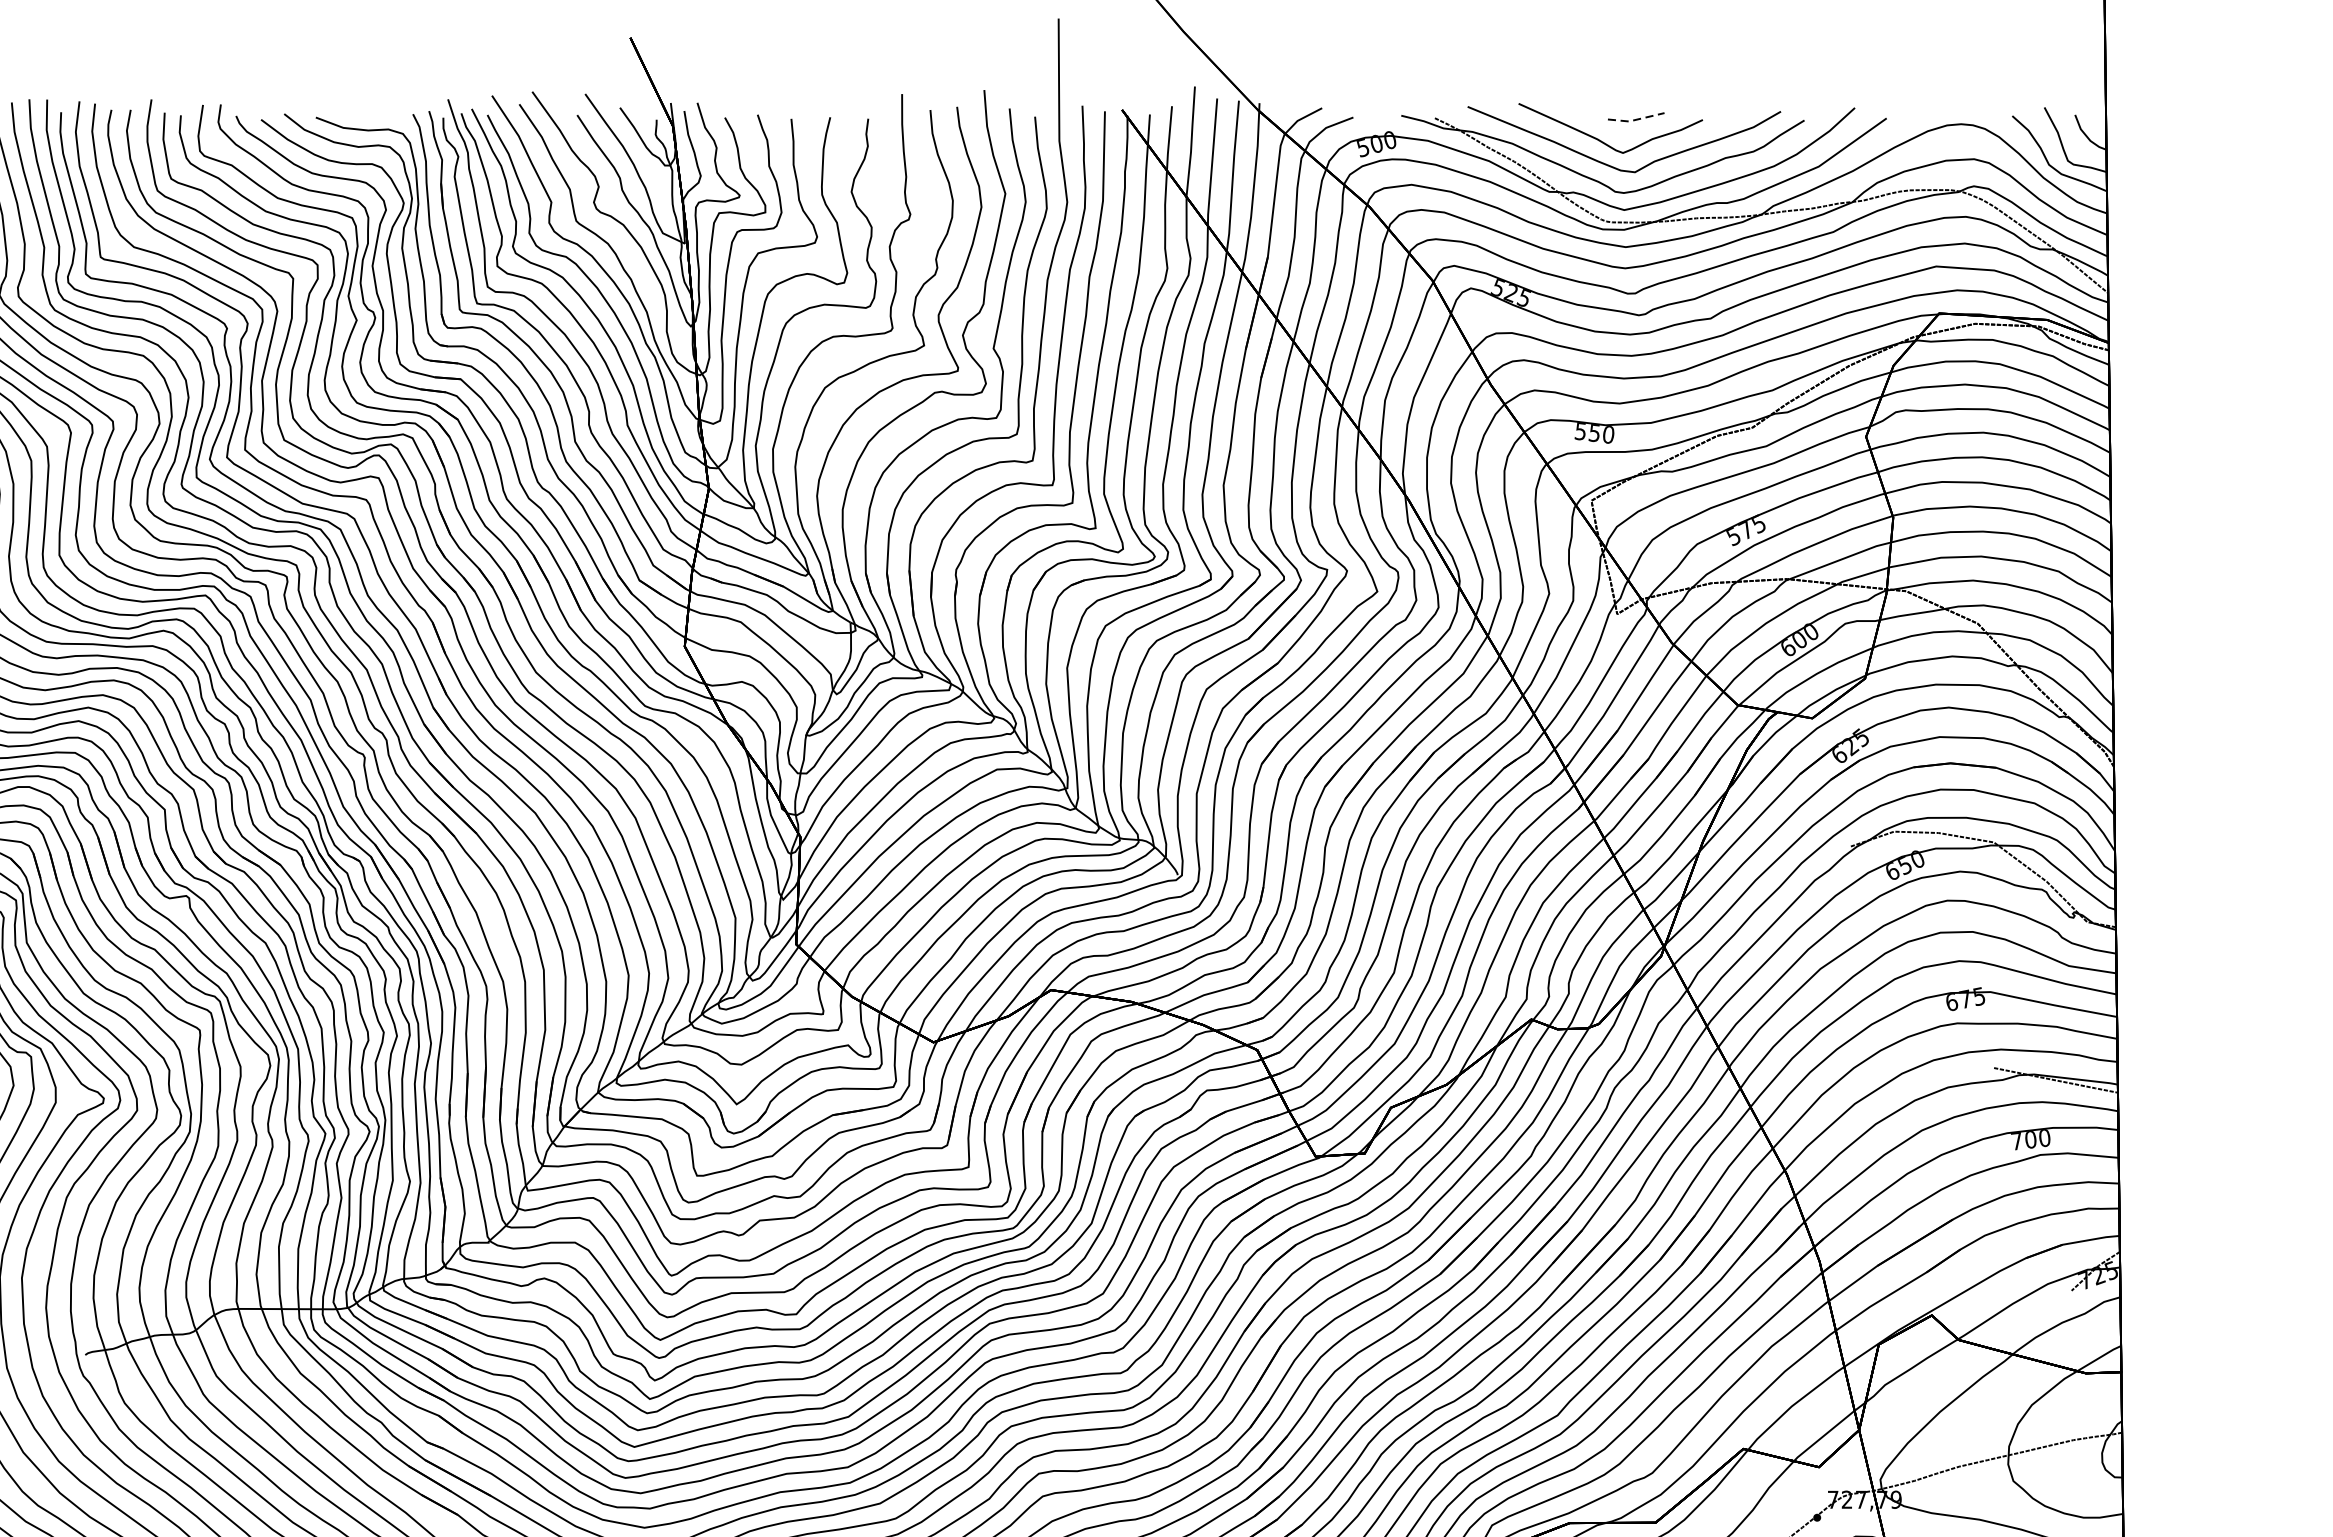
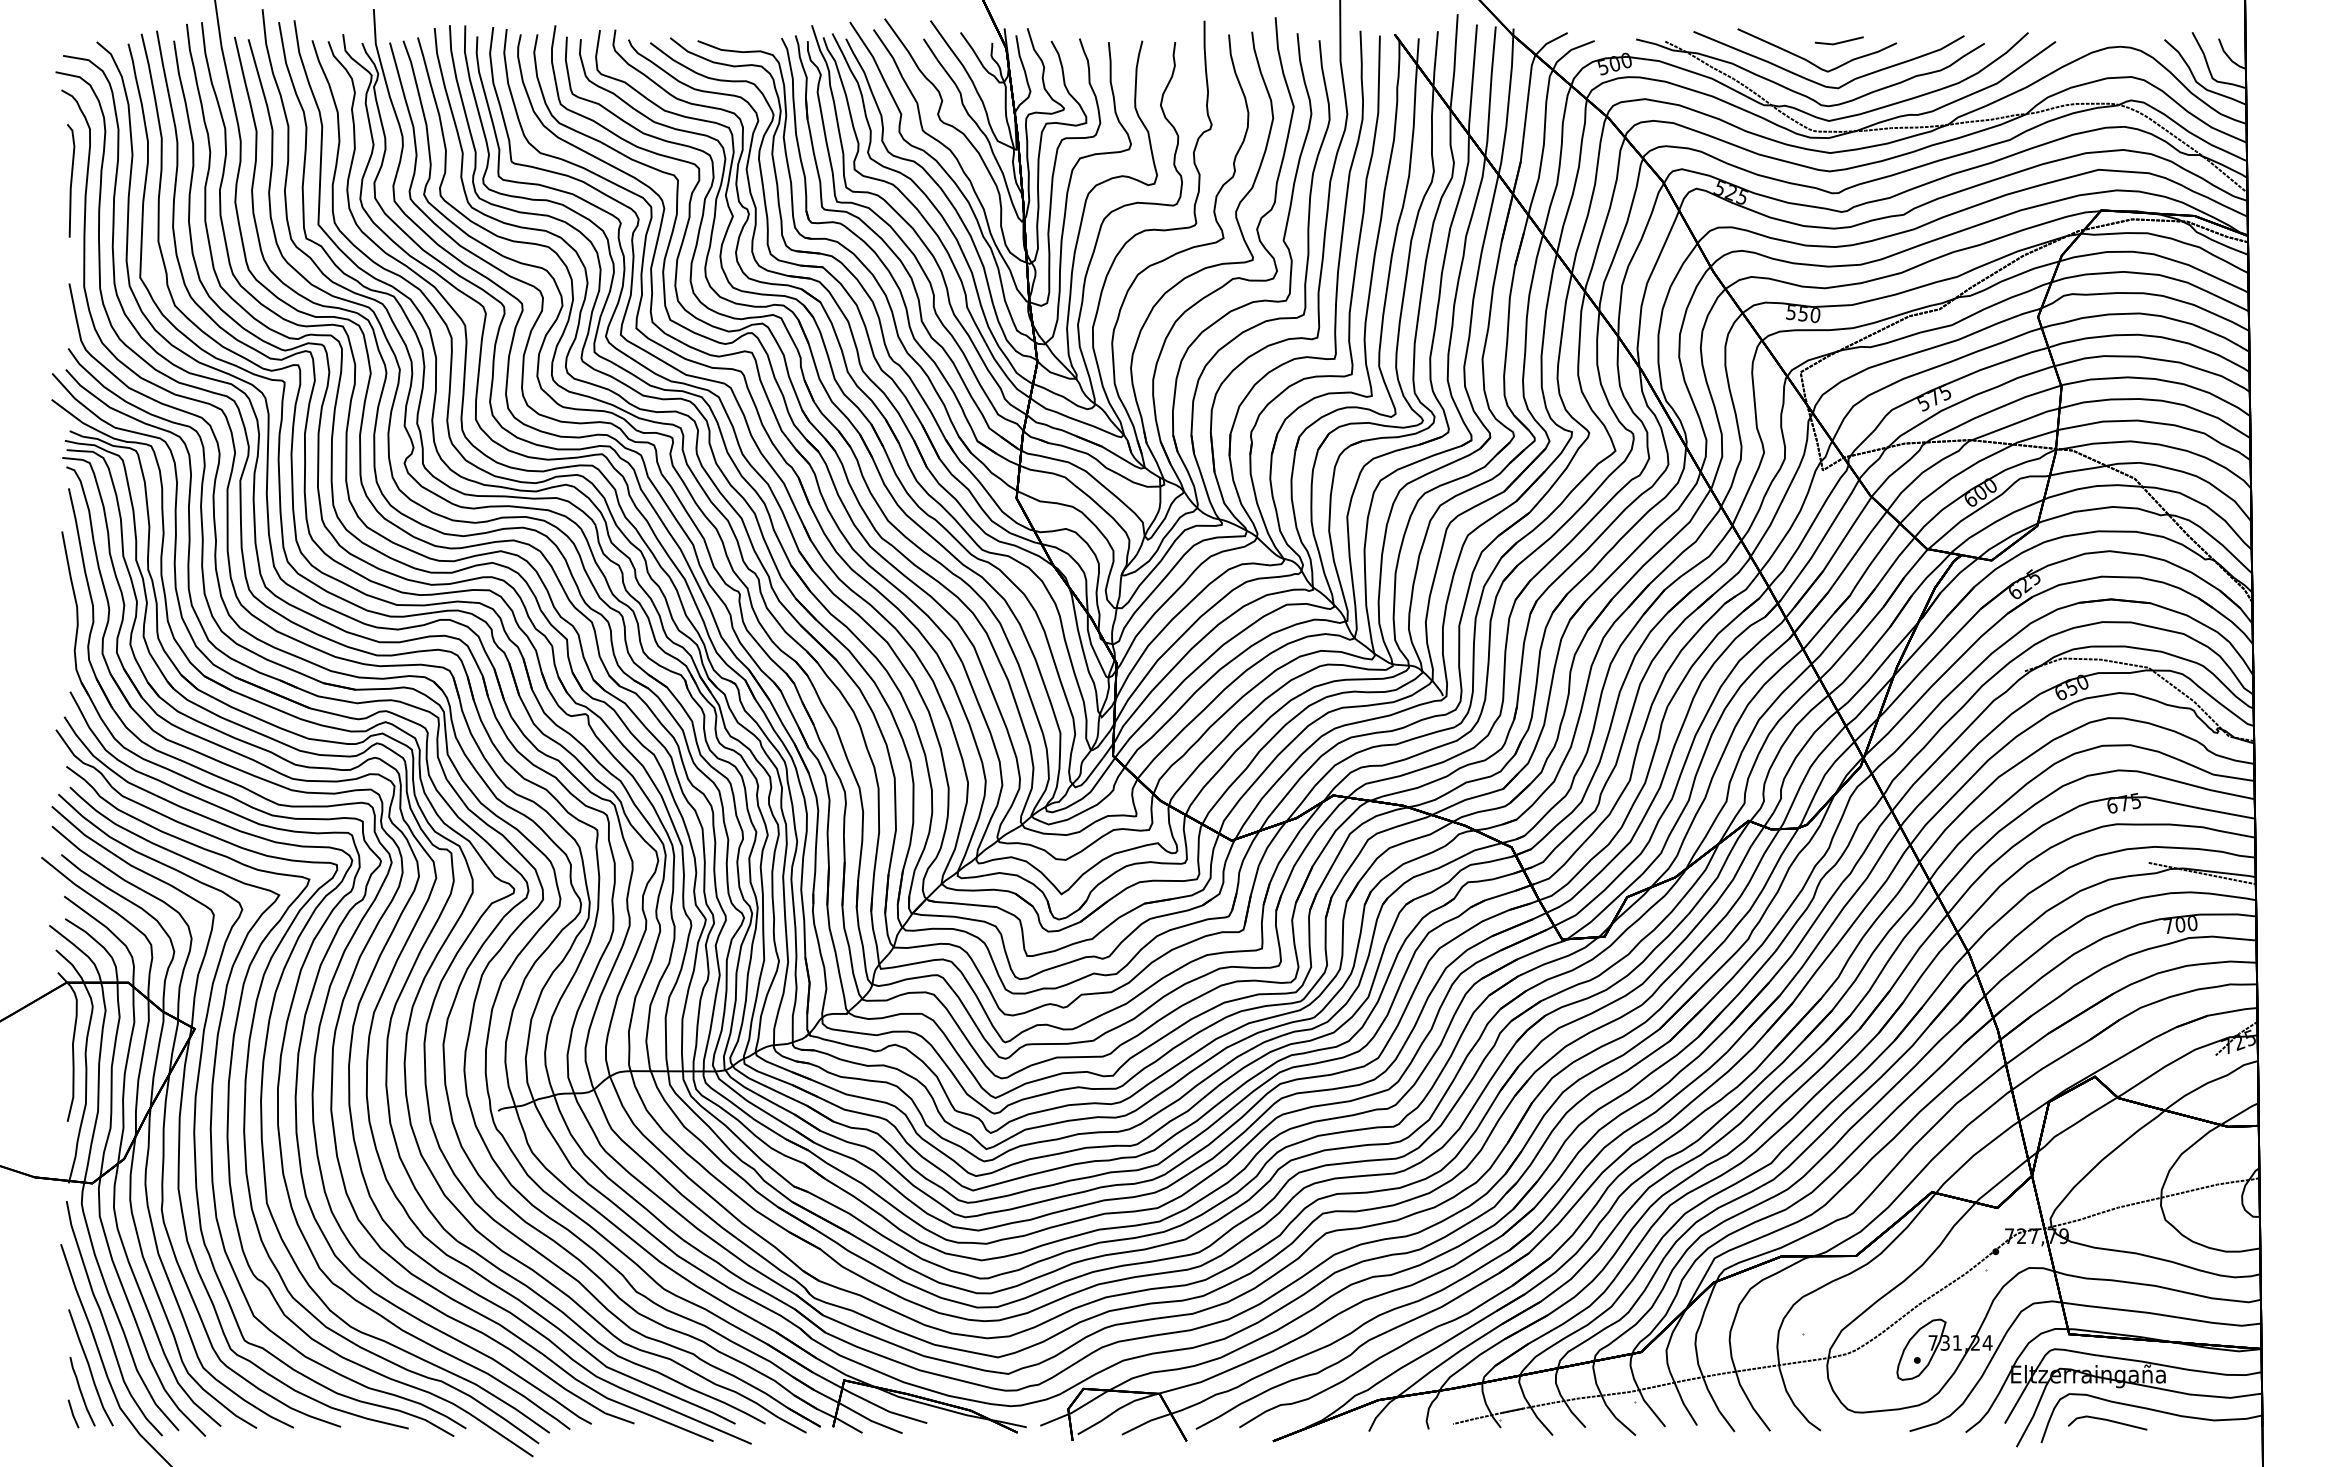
line: (1635, 120) -> (1838, 43), dashed -> solid

